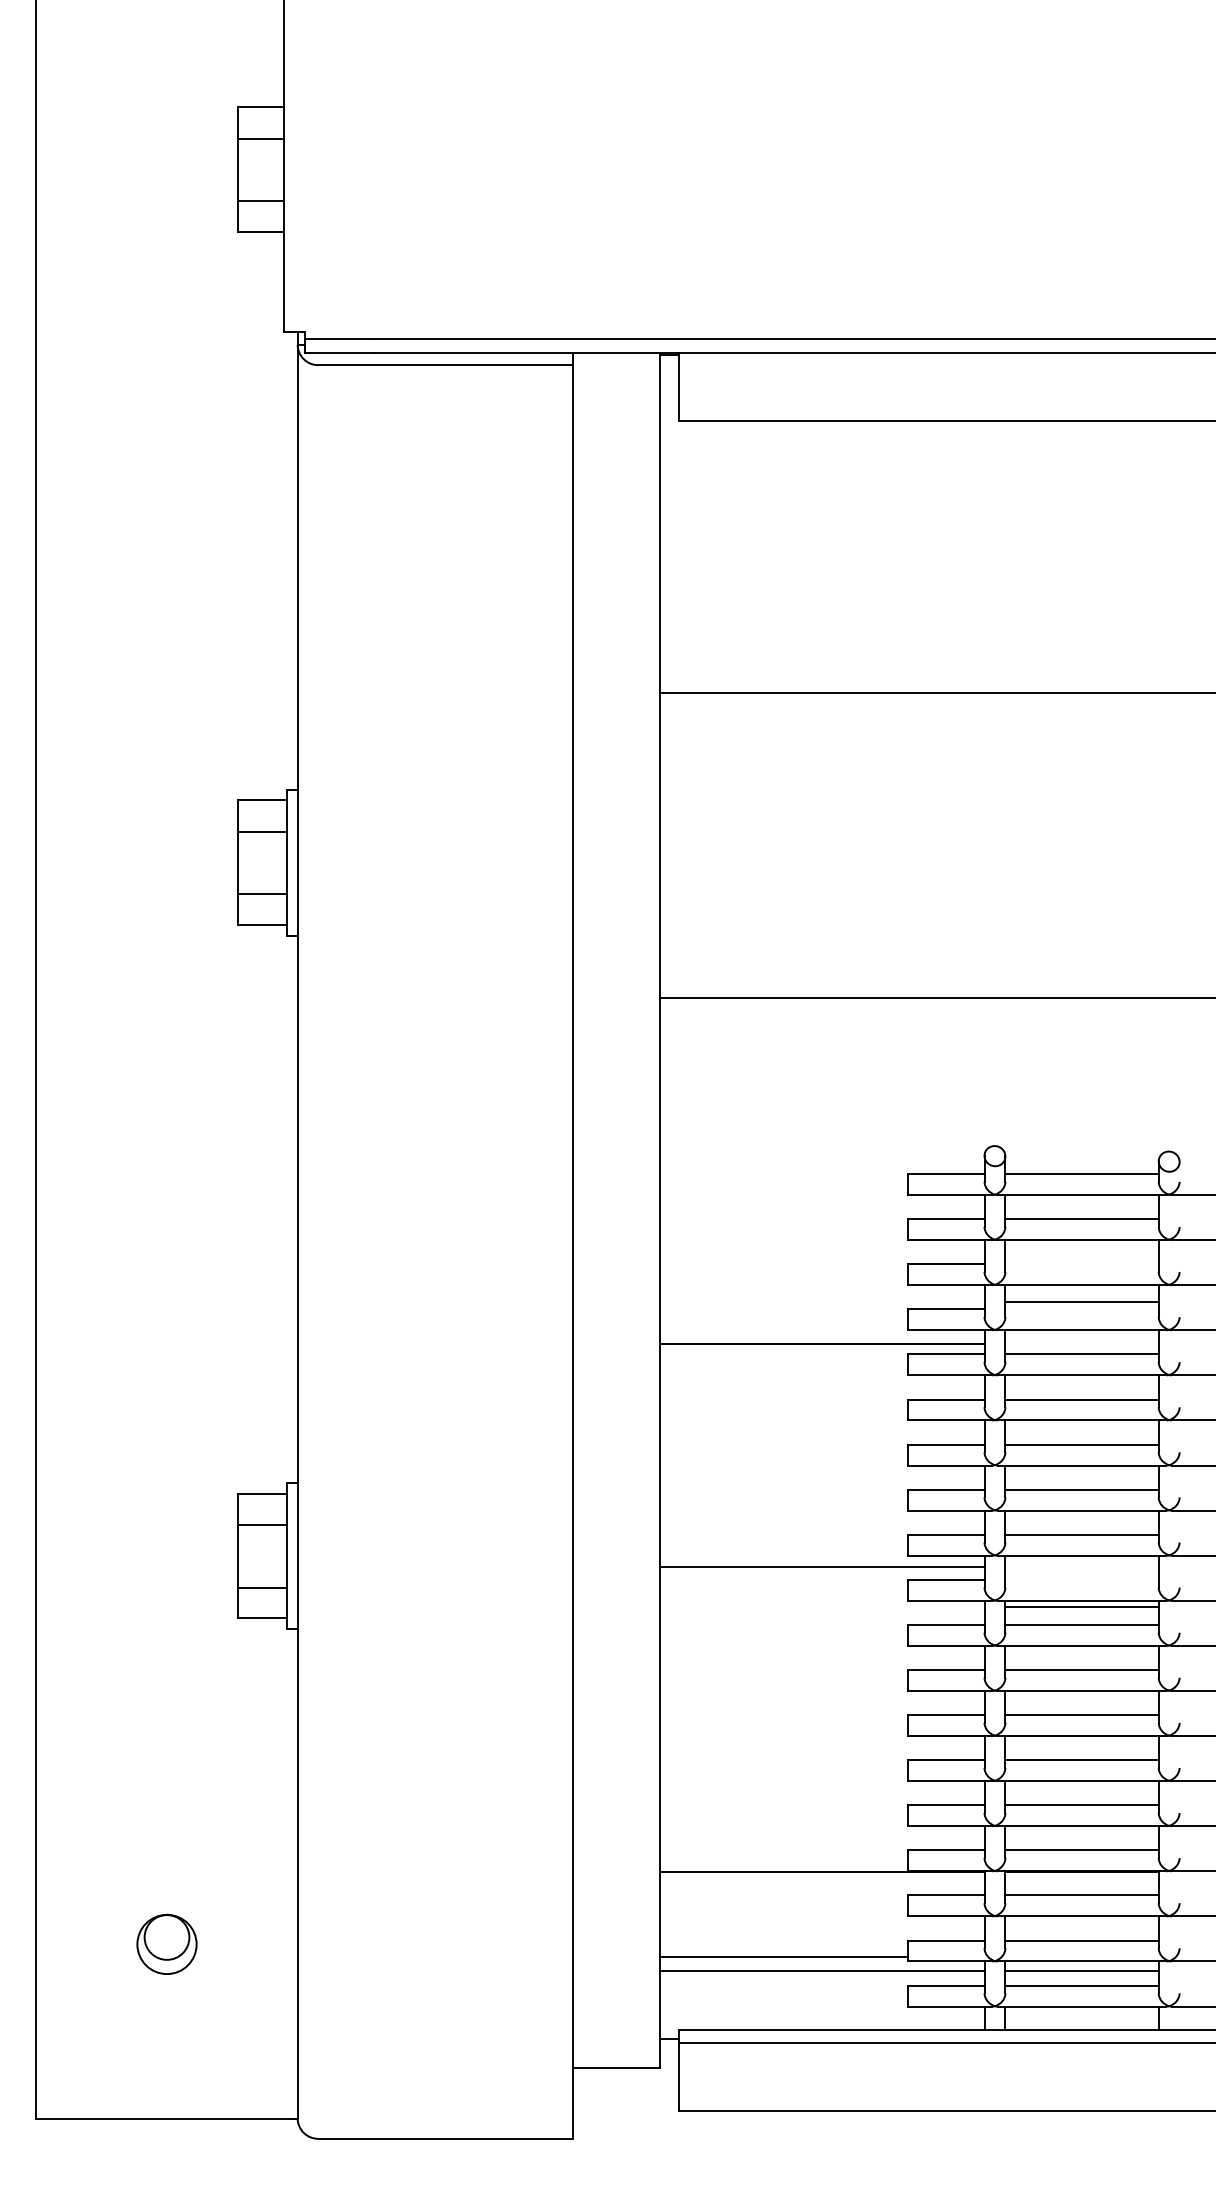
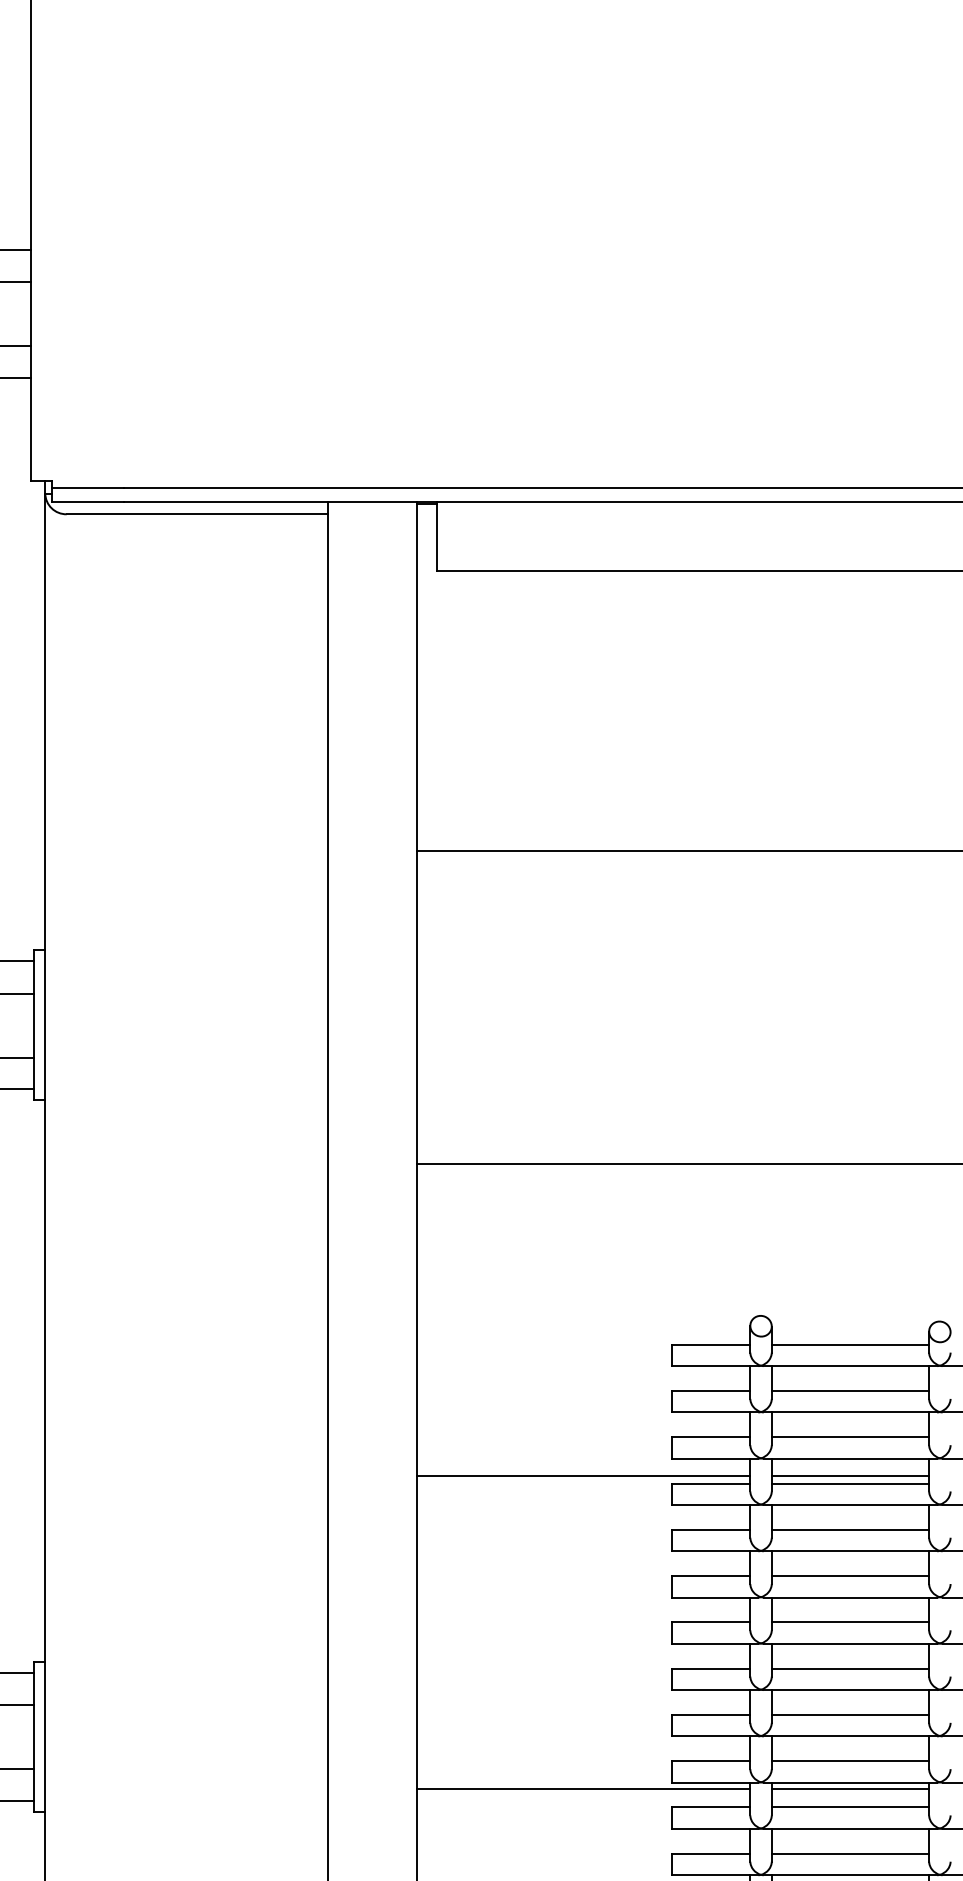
line: (1081, 1264) -> (849, 1437), added
line: (1081, 1309) -> (849, 1483), added
line: (821, 1344) -> (582, 1476), moved
line: (821, 1567) -> (582, 1789), moved
line: (1081, 1579) -> (849, 1760), added

